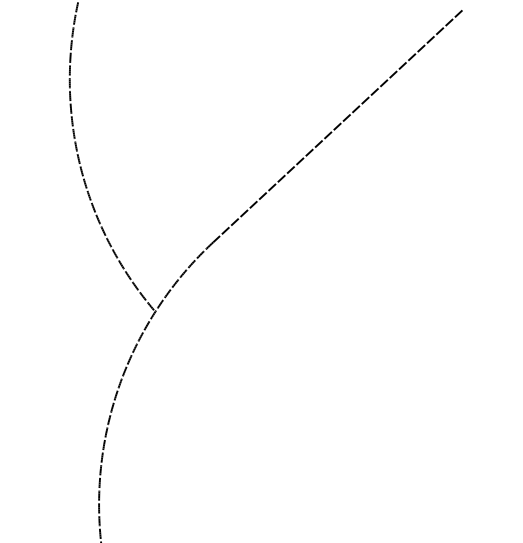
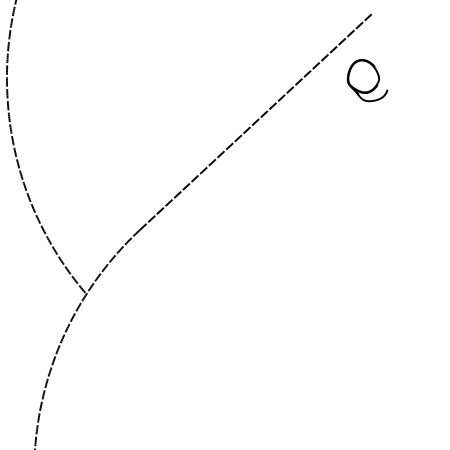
part: (457, 81) -> (367, 80), added

